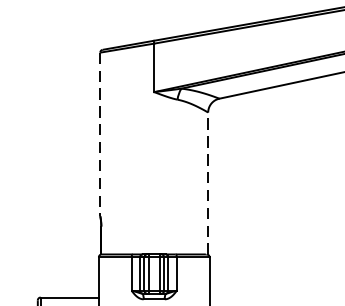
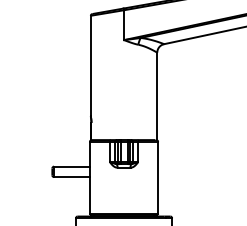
line: (99, 134) -> (90, 66), dashed -> solid
line: (208, 183) -> (157, 96), dashed -> solid

